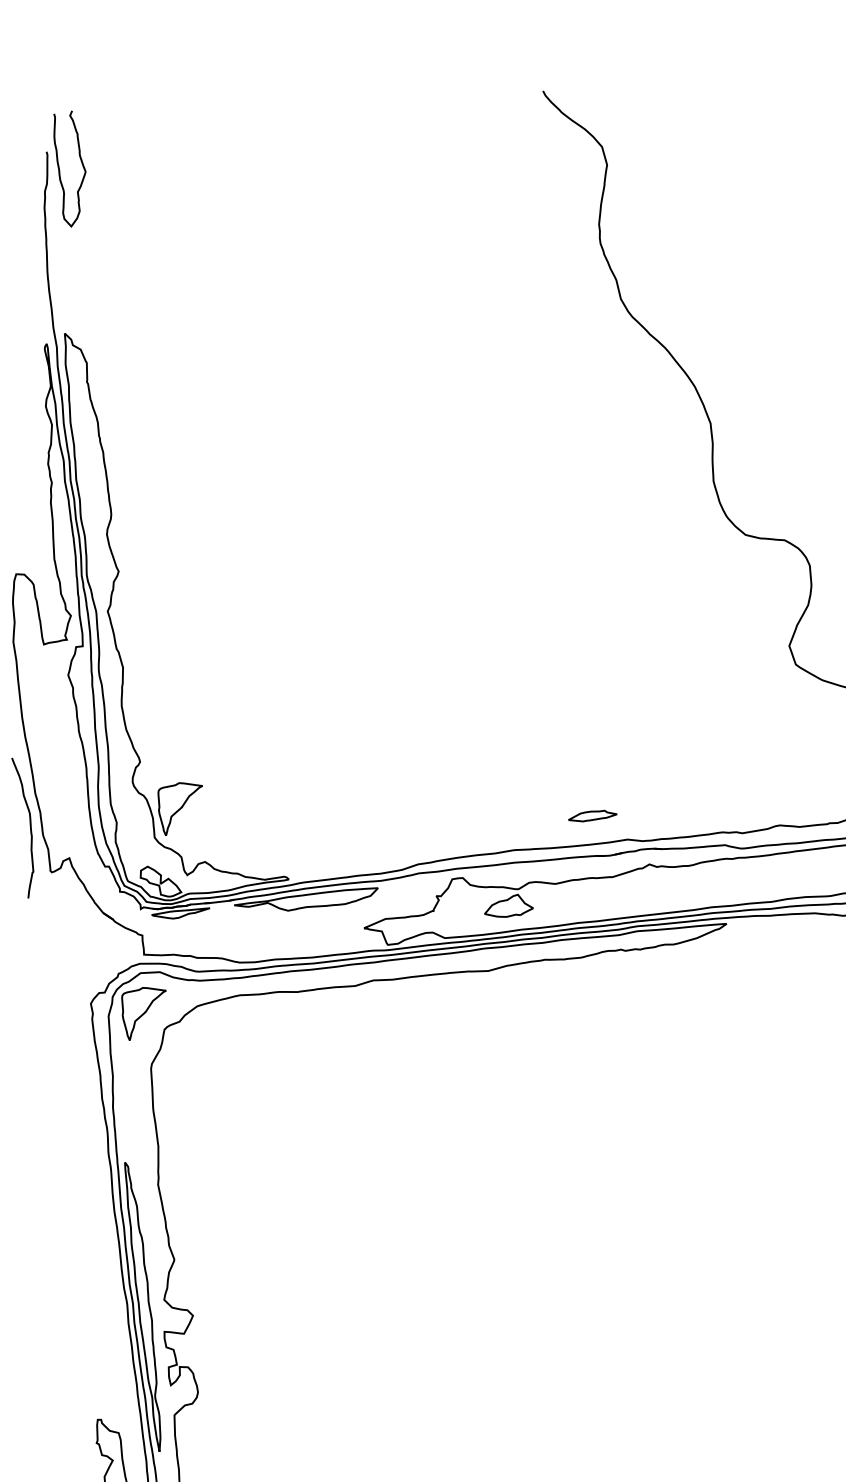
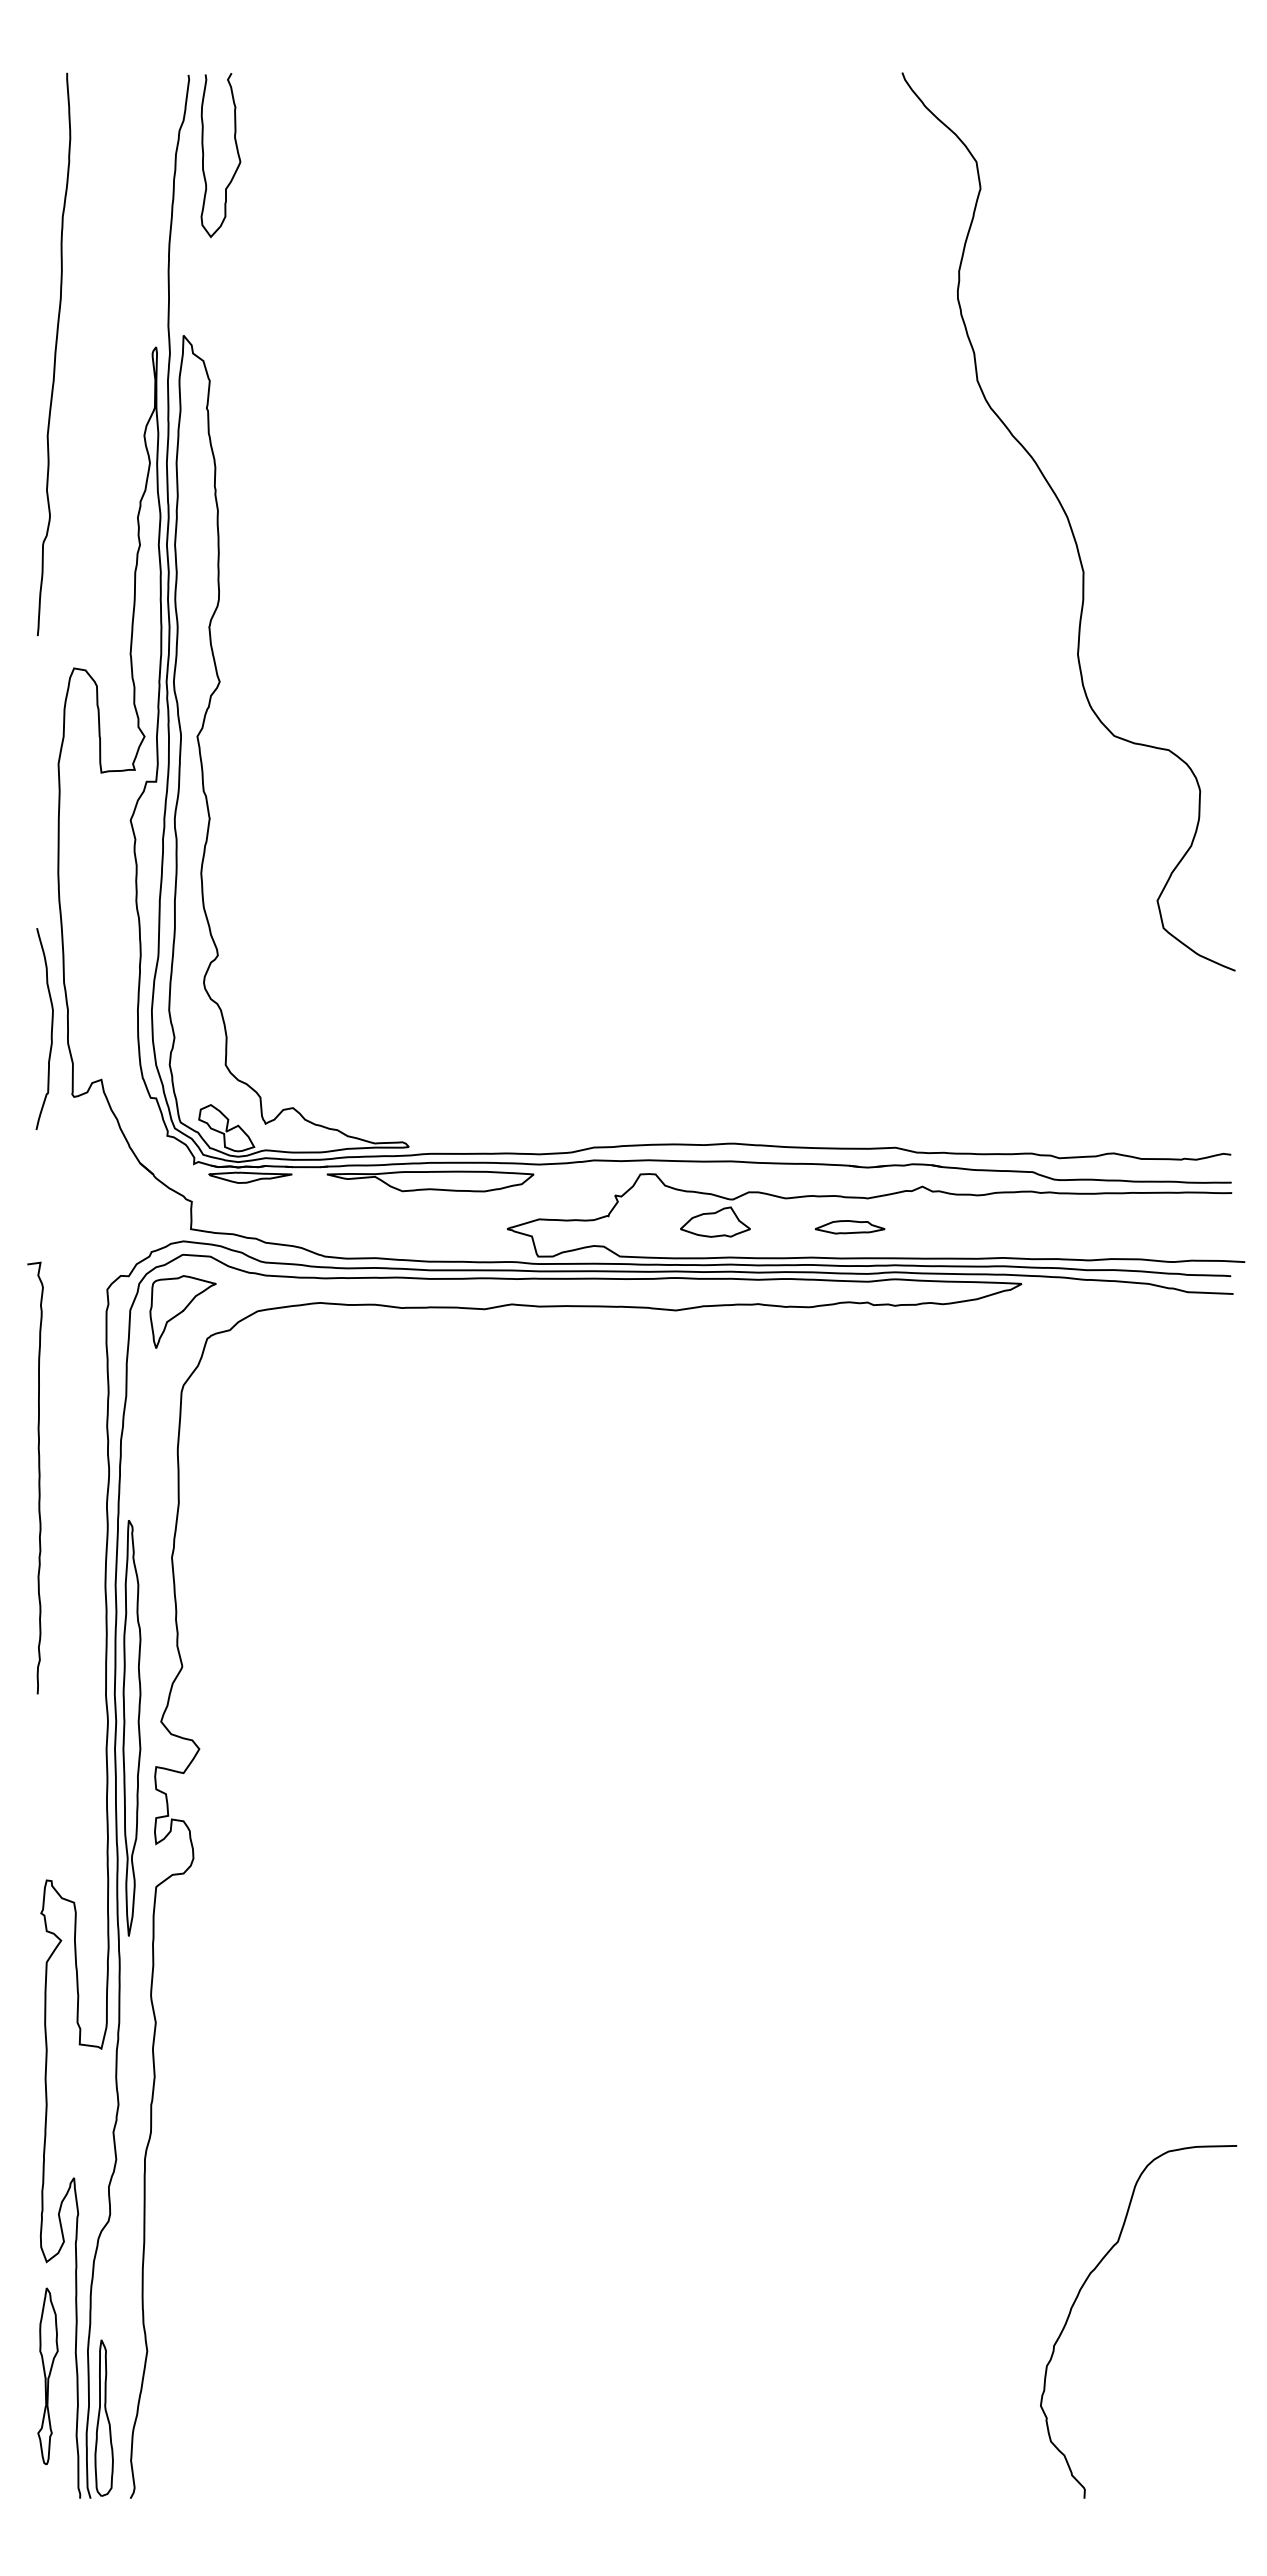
curve: (60, 170) -> (204, 155), moved
part: (181, 807) -> (268, 1027), removed
part: (592, 816) -> (850, 1227), moved
curve: (58, 1140) -> (38, 1477), added

